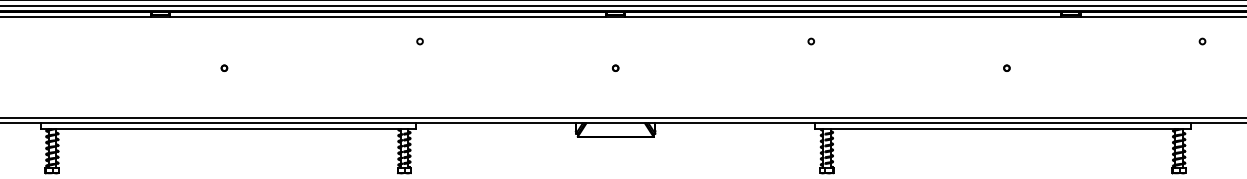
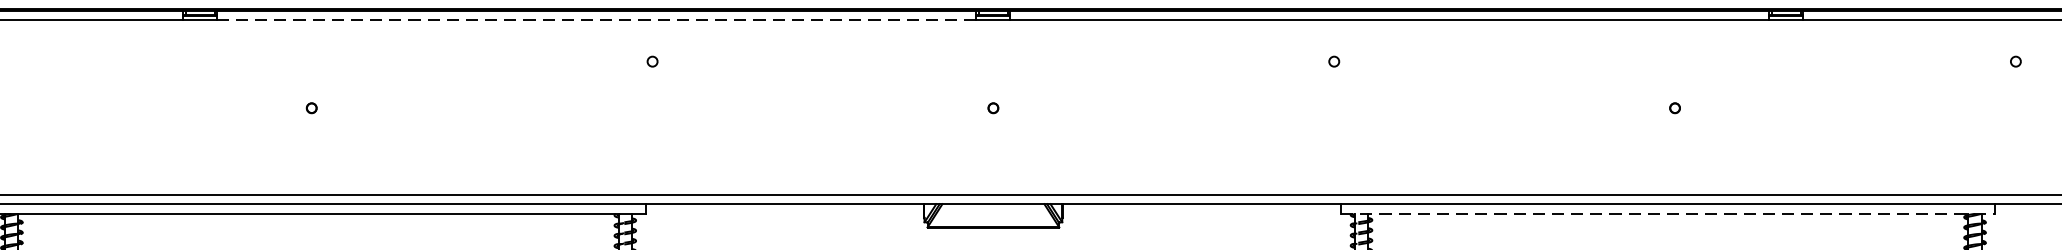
line: (388, 17) -> (597, 19), solid -> dashed
line: (1003, 128) -> (1669, 213), solid -> dashed

